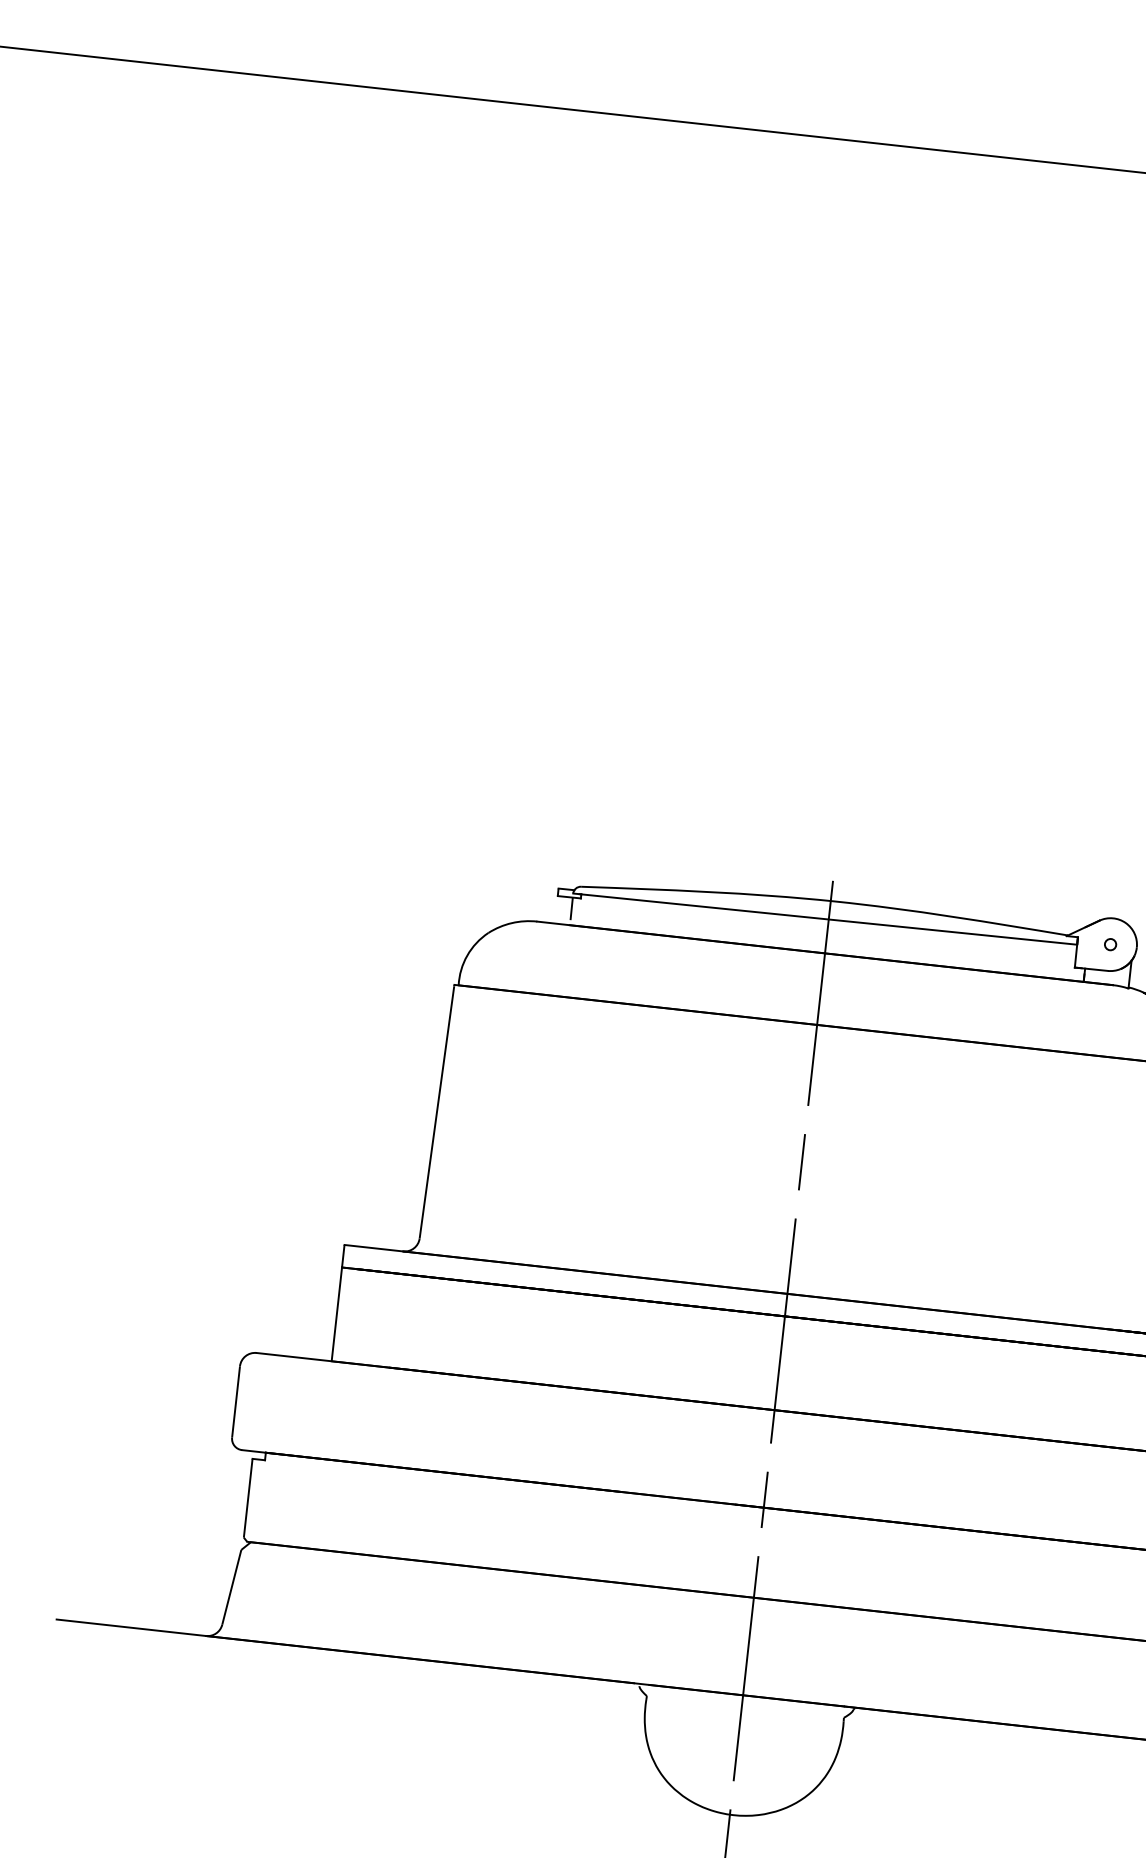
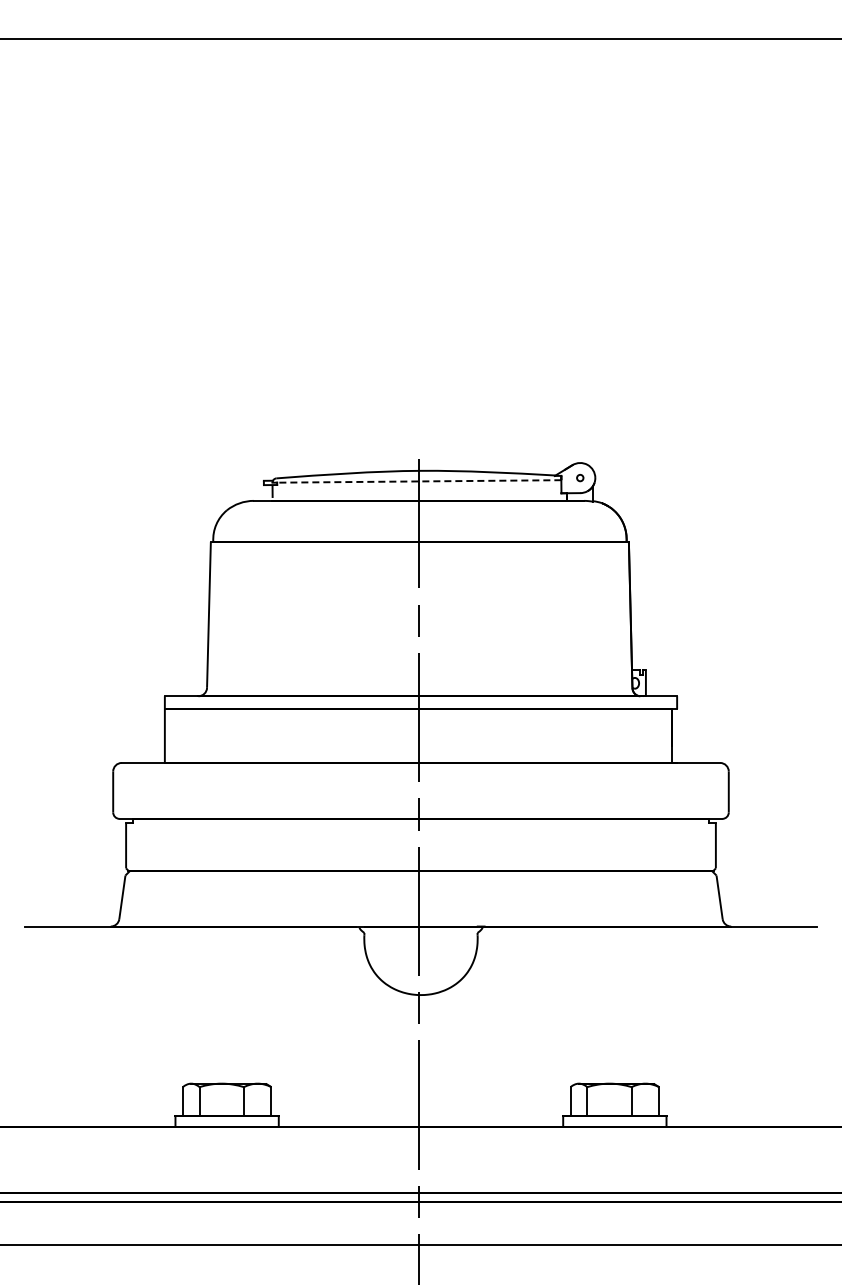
line: (827, 919) -> (418, 481), solid -> dashed

